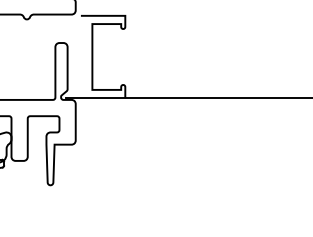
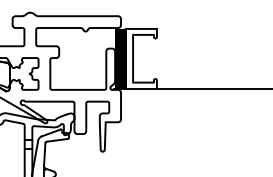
fill: (76, 56) -> (121, 58), added

